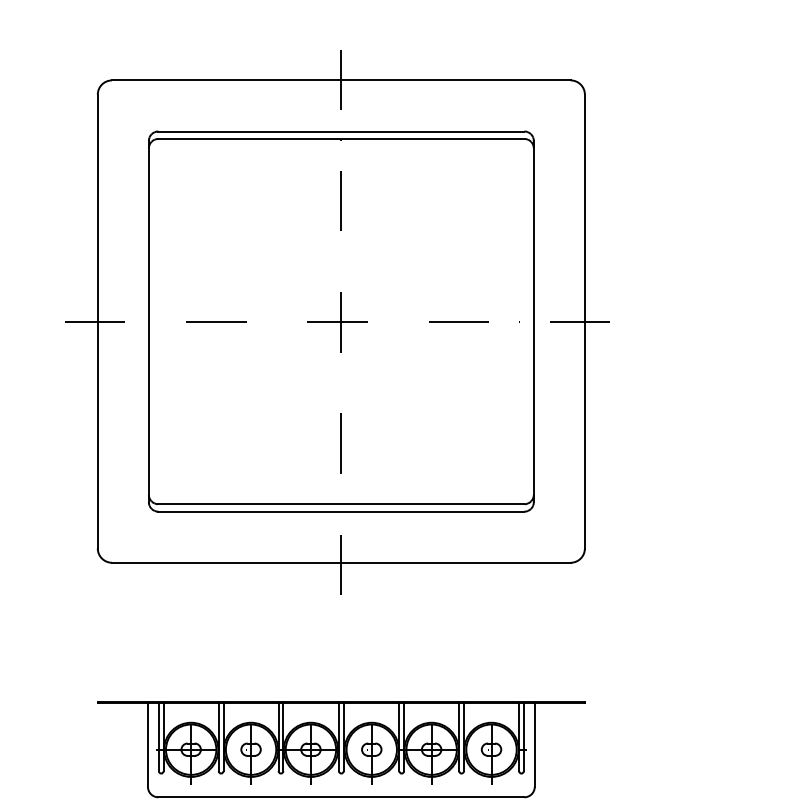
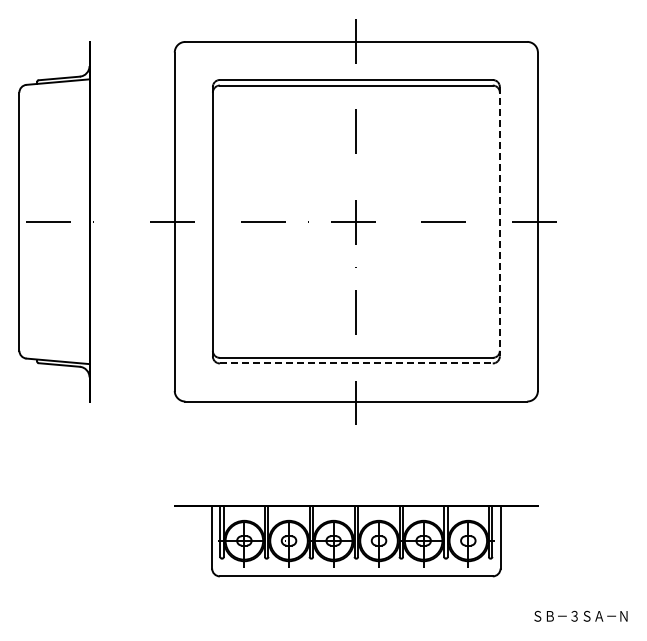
line: (533, 321) -> (499, 221), solid -> dashed
line: (341, 511) -> (356, 363), solid -> dashed

